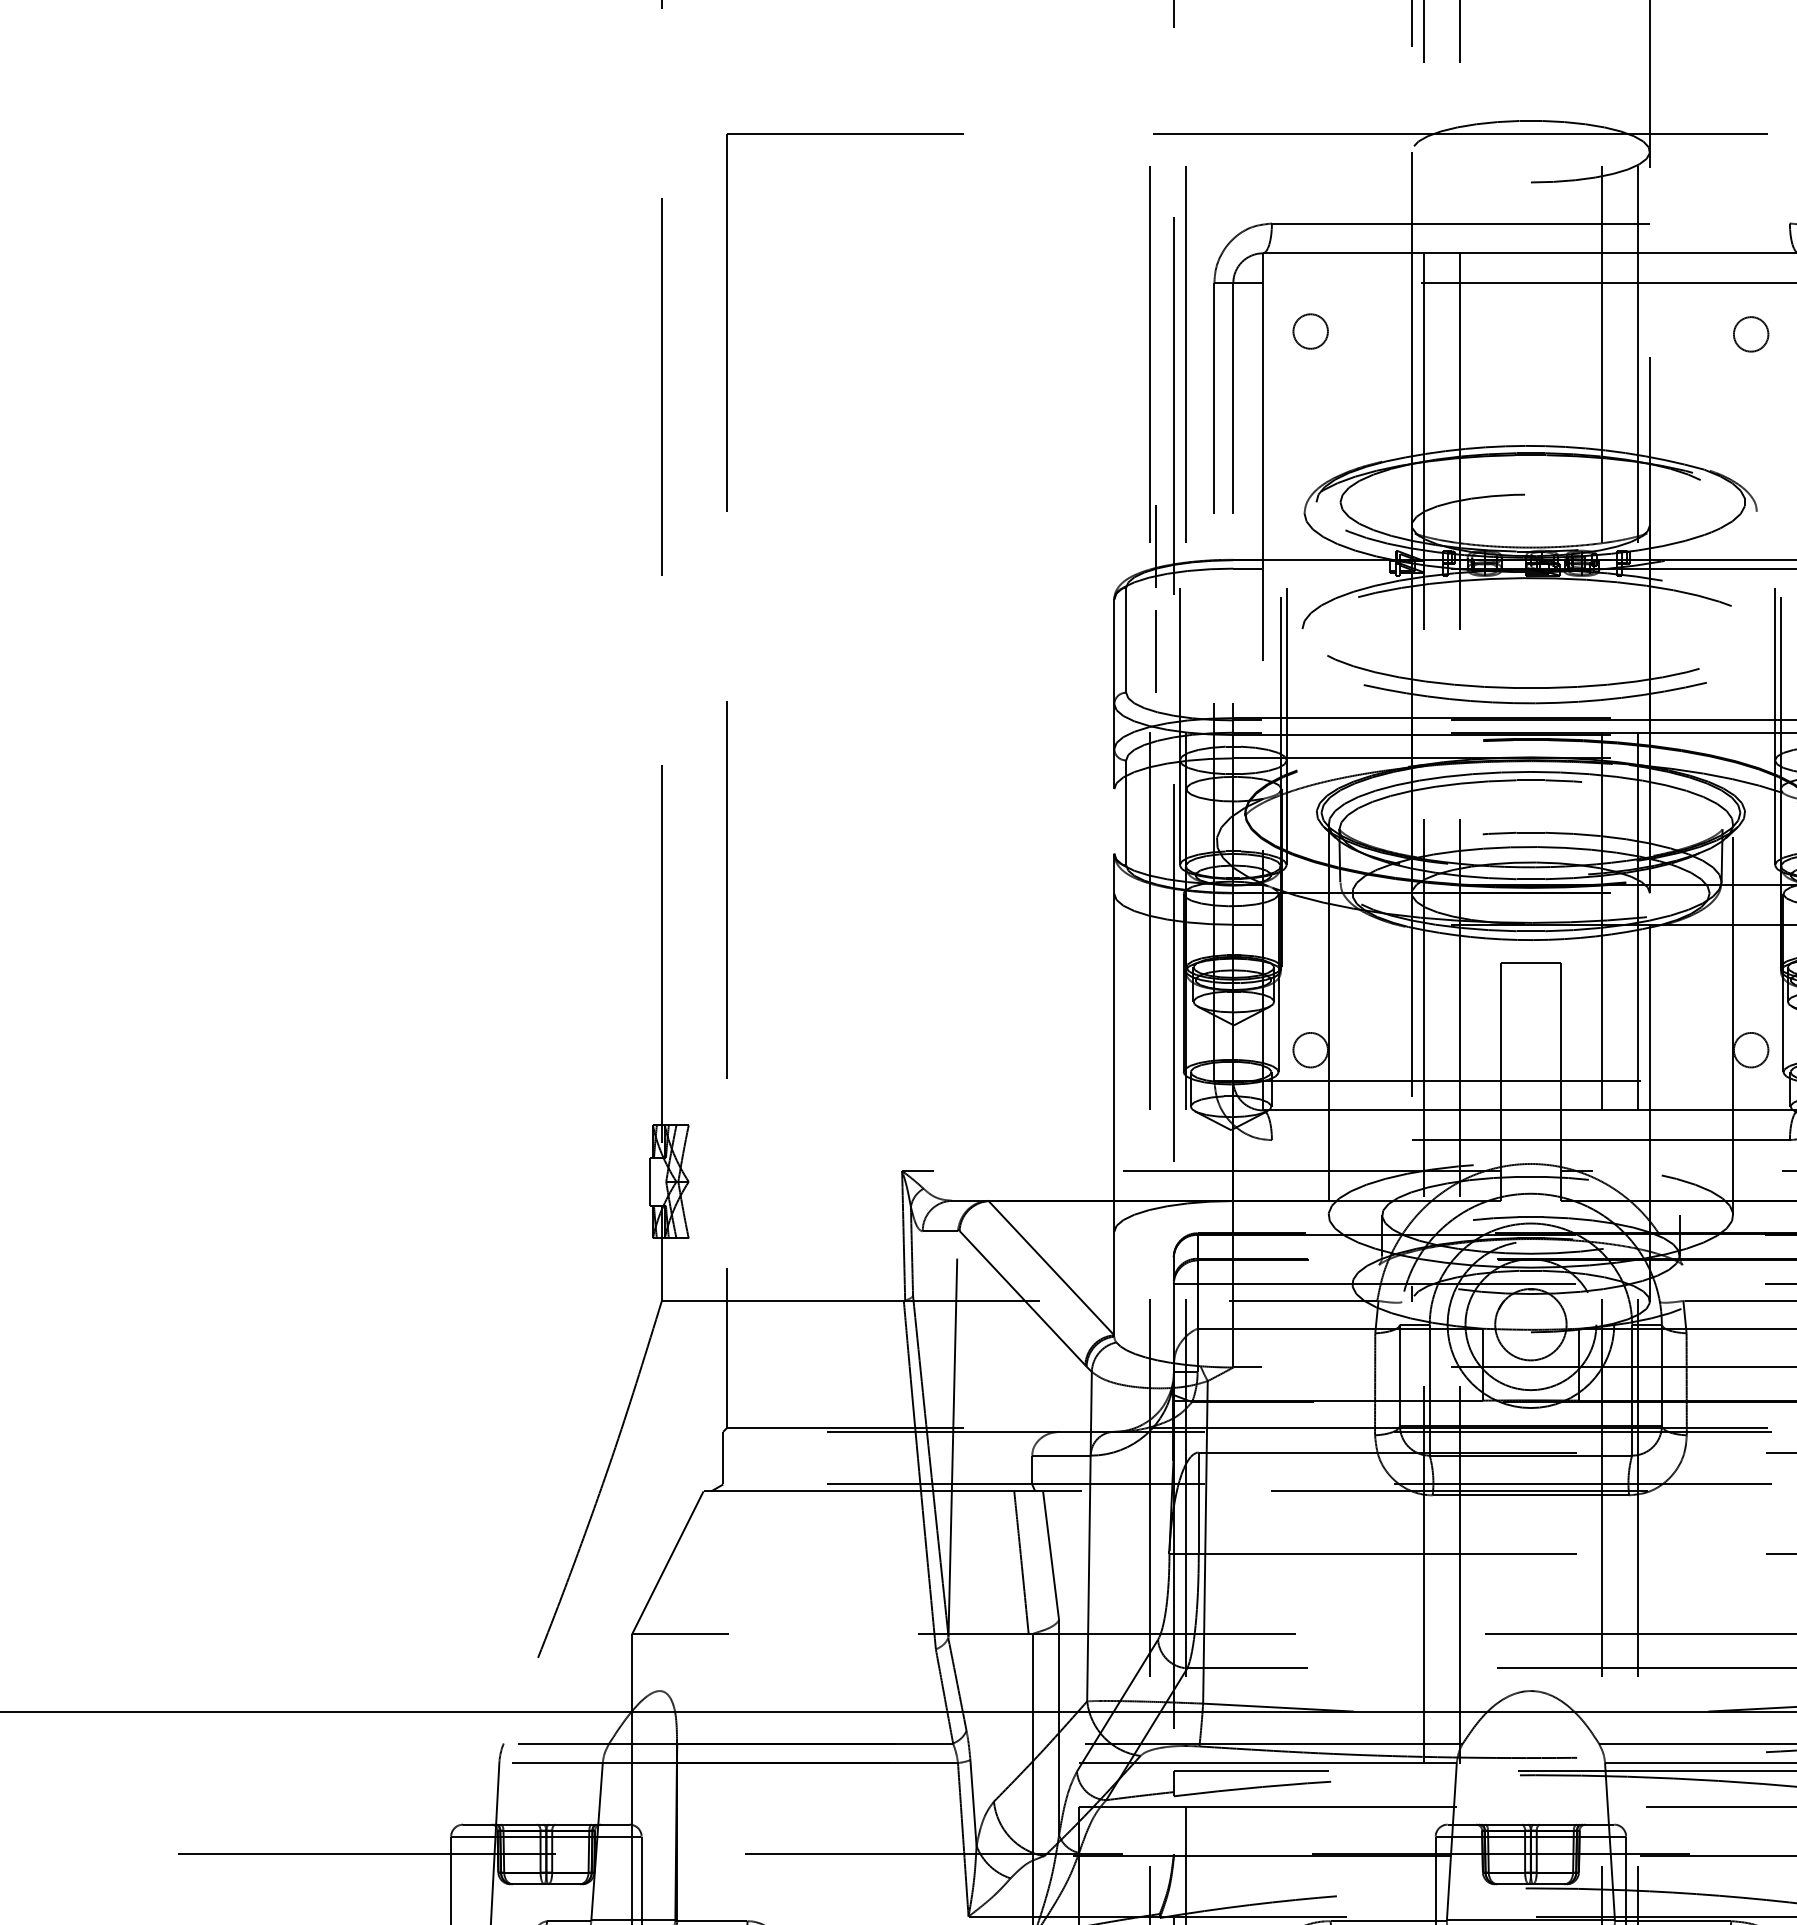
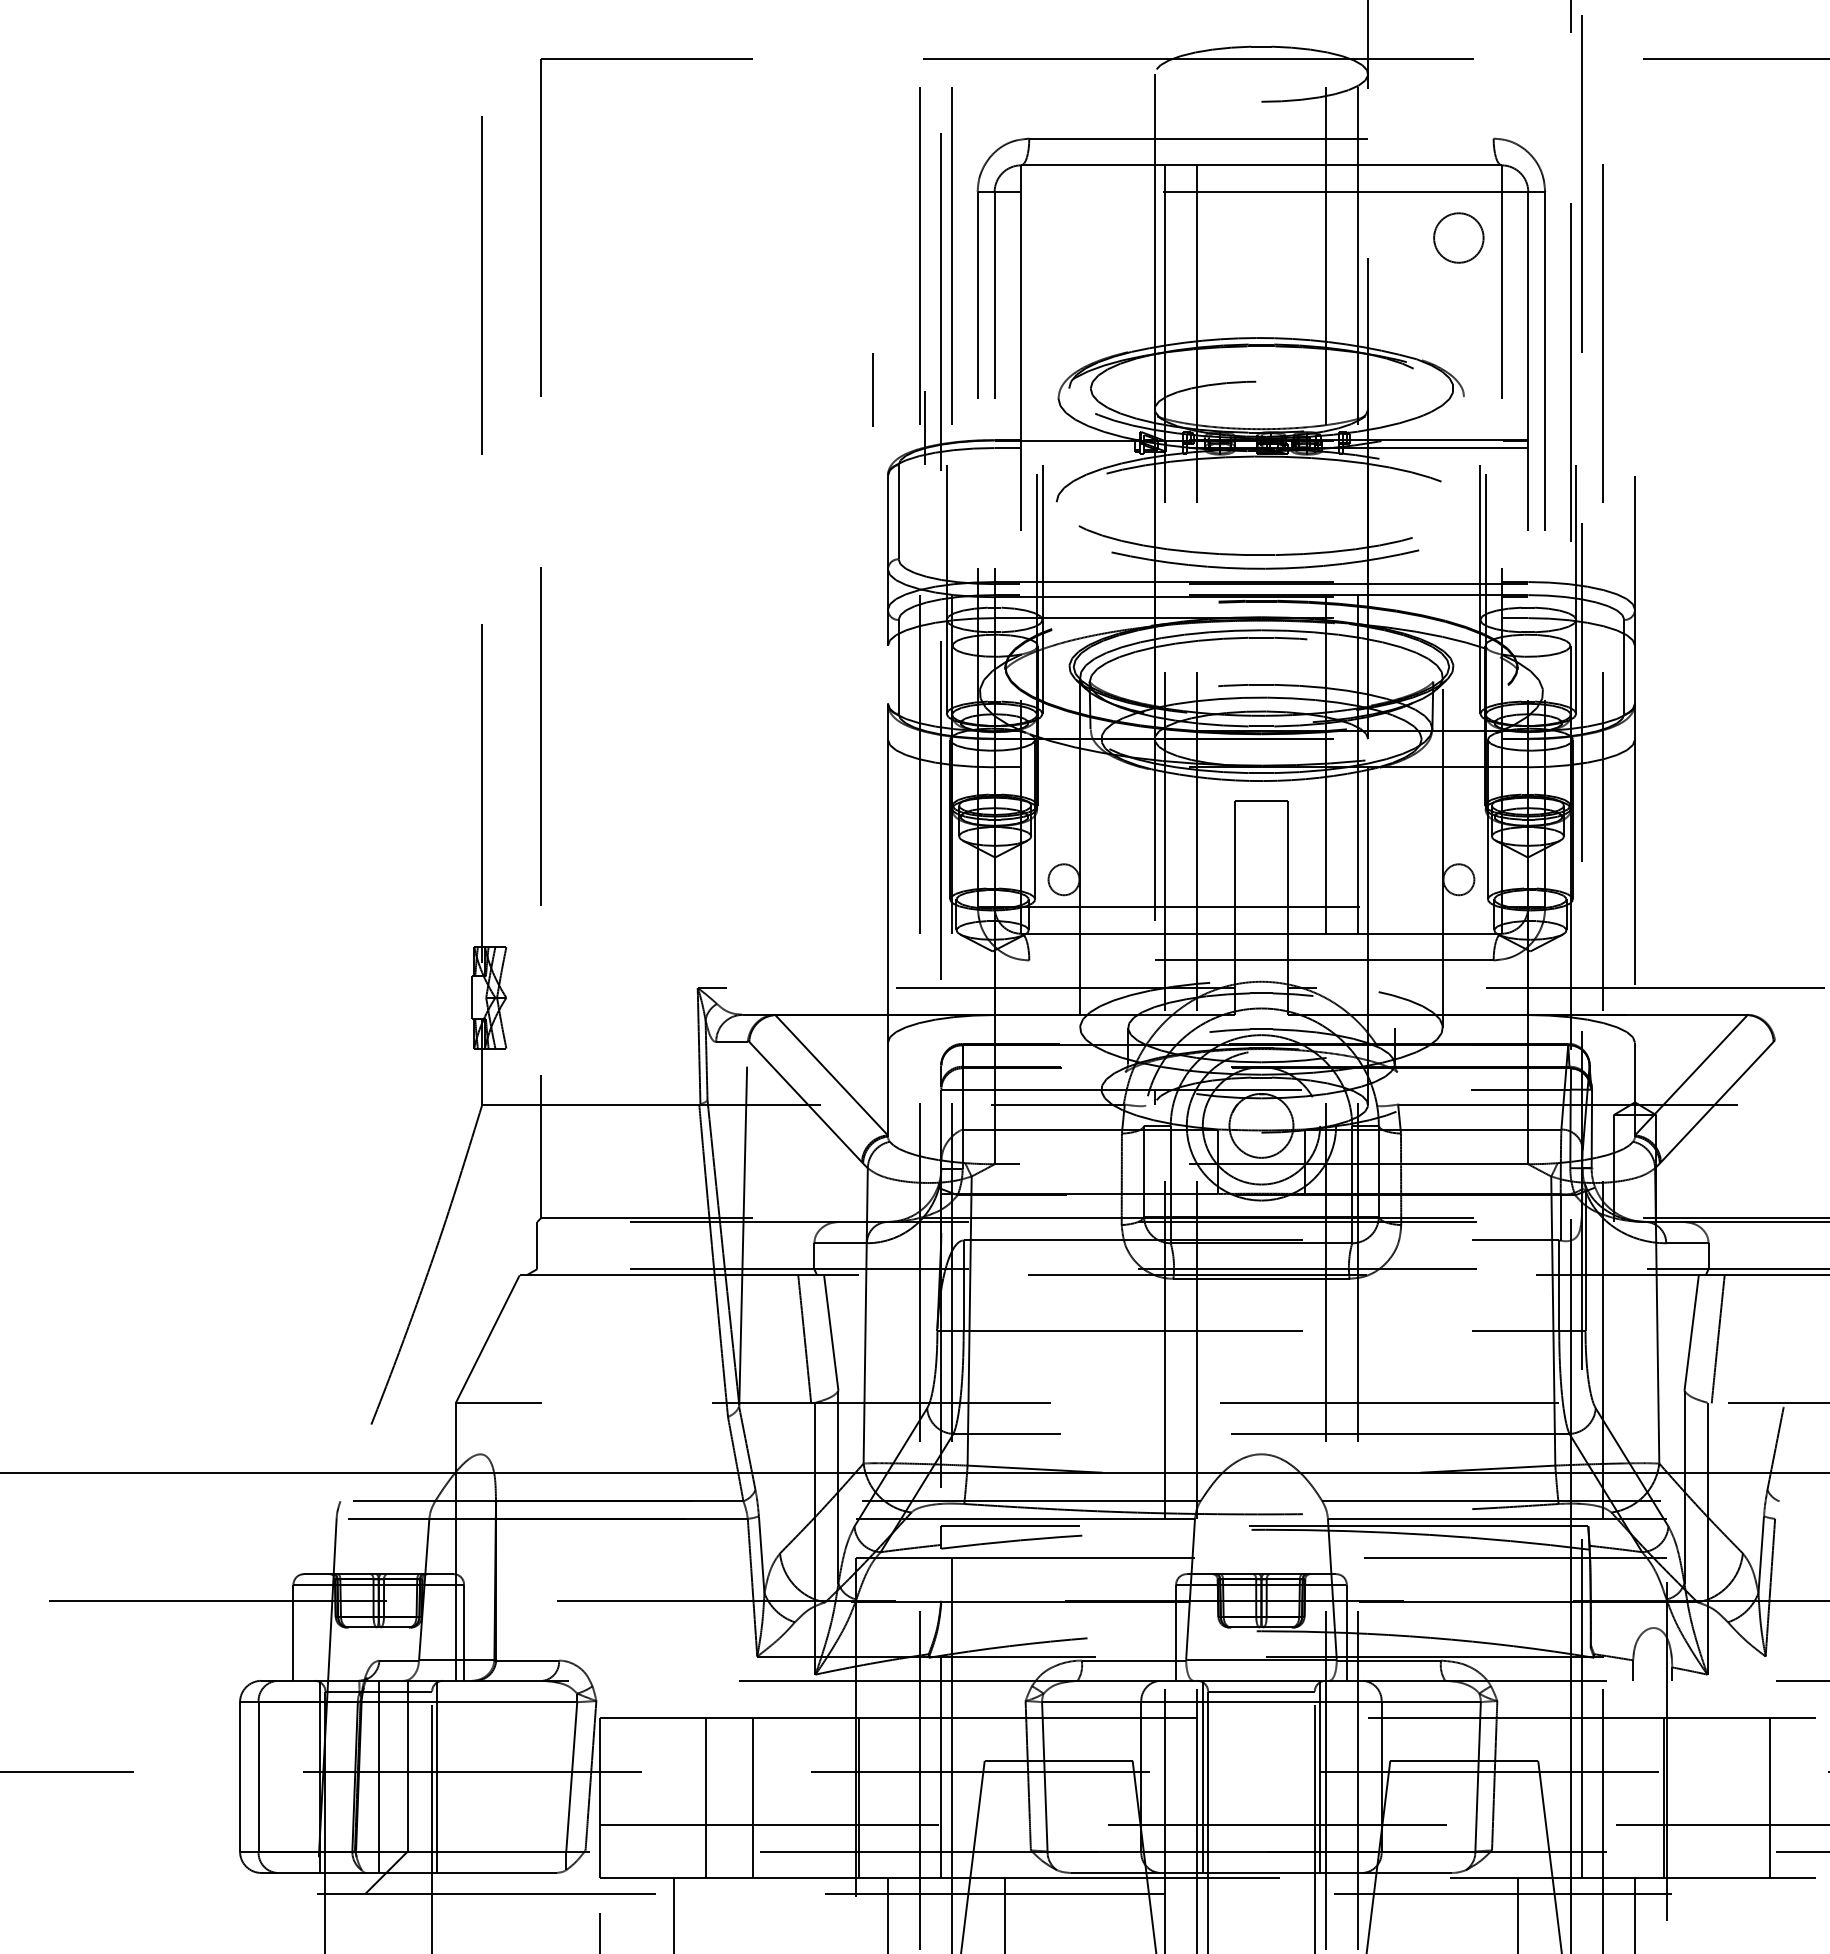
circle: (1310, 331) -> (1063, 235), removed
circle: (1750, 333) -> (1458, 237), size x1.6
line: (1155, 650) -> (872, 389), moved

